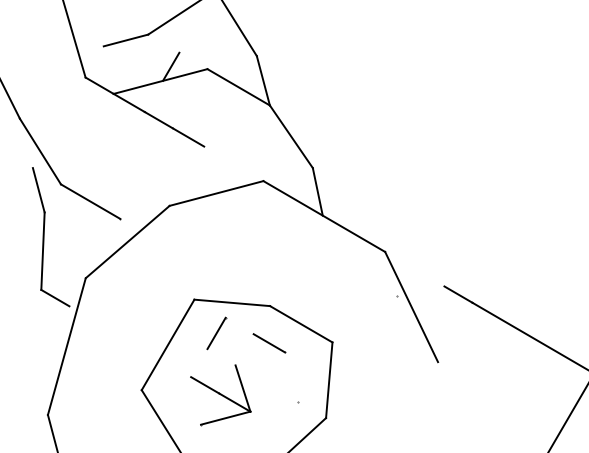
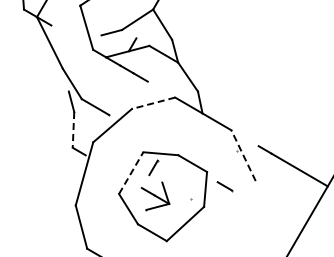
line: (216, 193) -> (153, 103), solid -> dashed
line: (42, 250) -> (73, 129), solid -> dashed
line: (411, 306) -> (243, 155), solid -> dashed
line: (168, 343) -> (131, 172), solid -> dashed
line: (268, 343) -> (224, 186), moved

